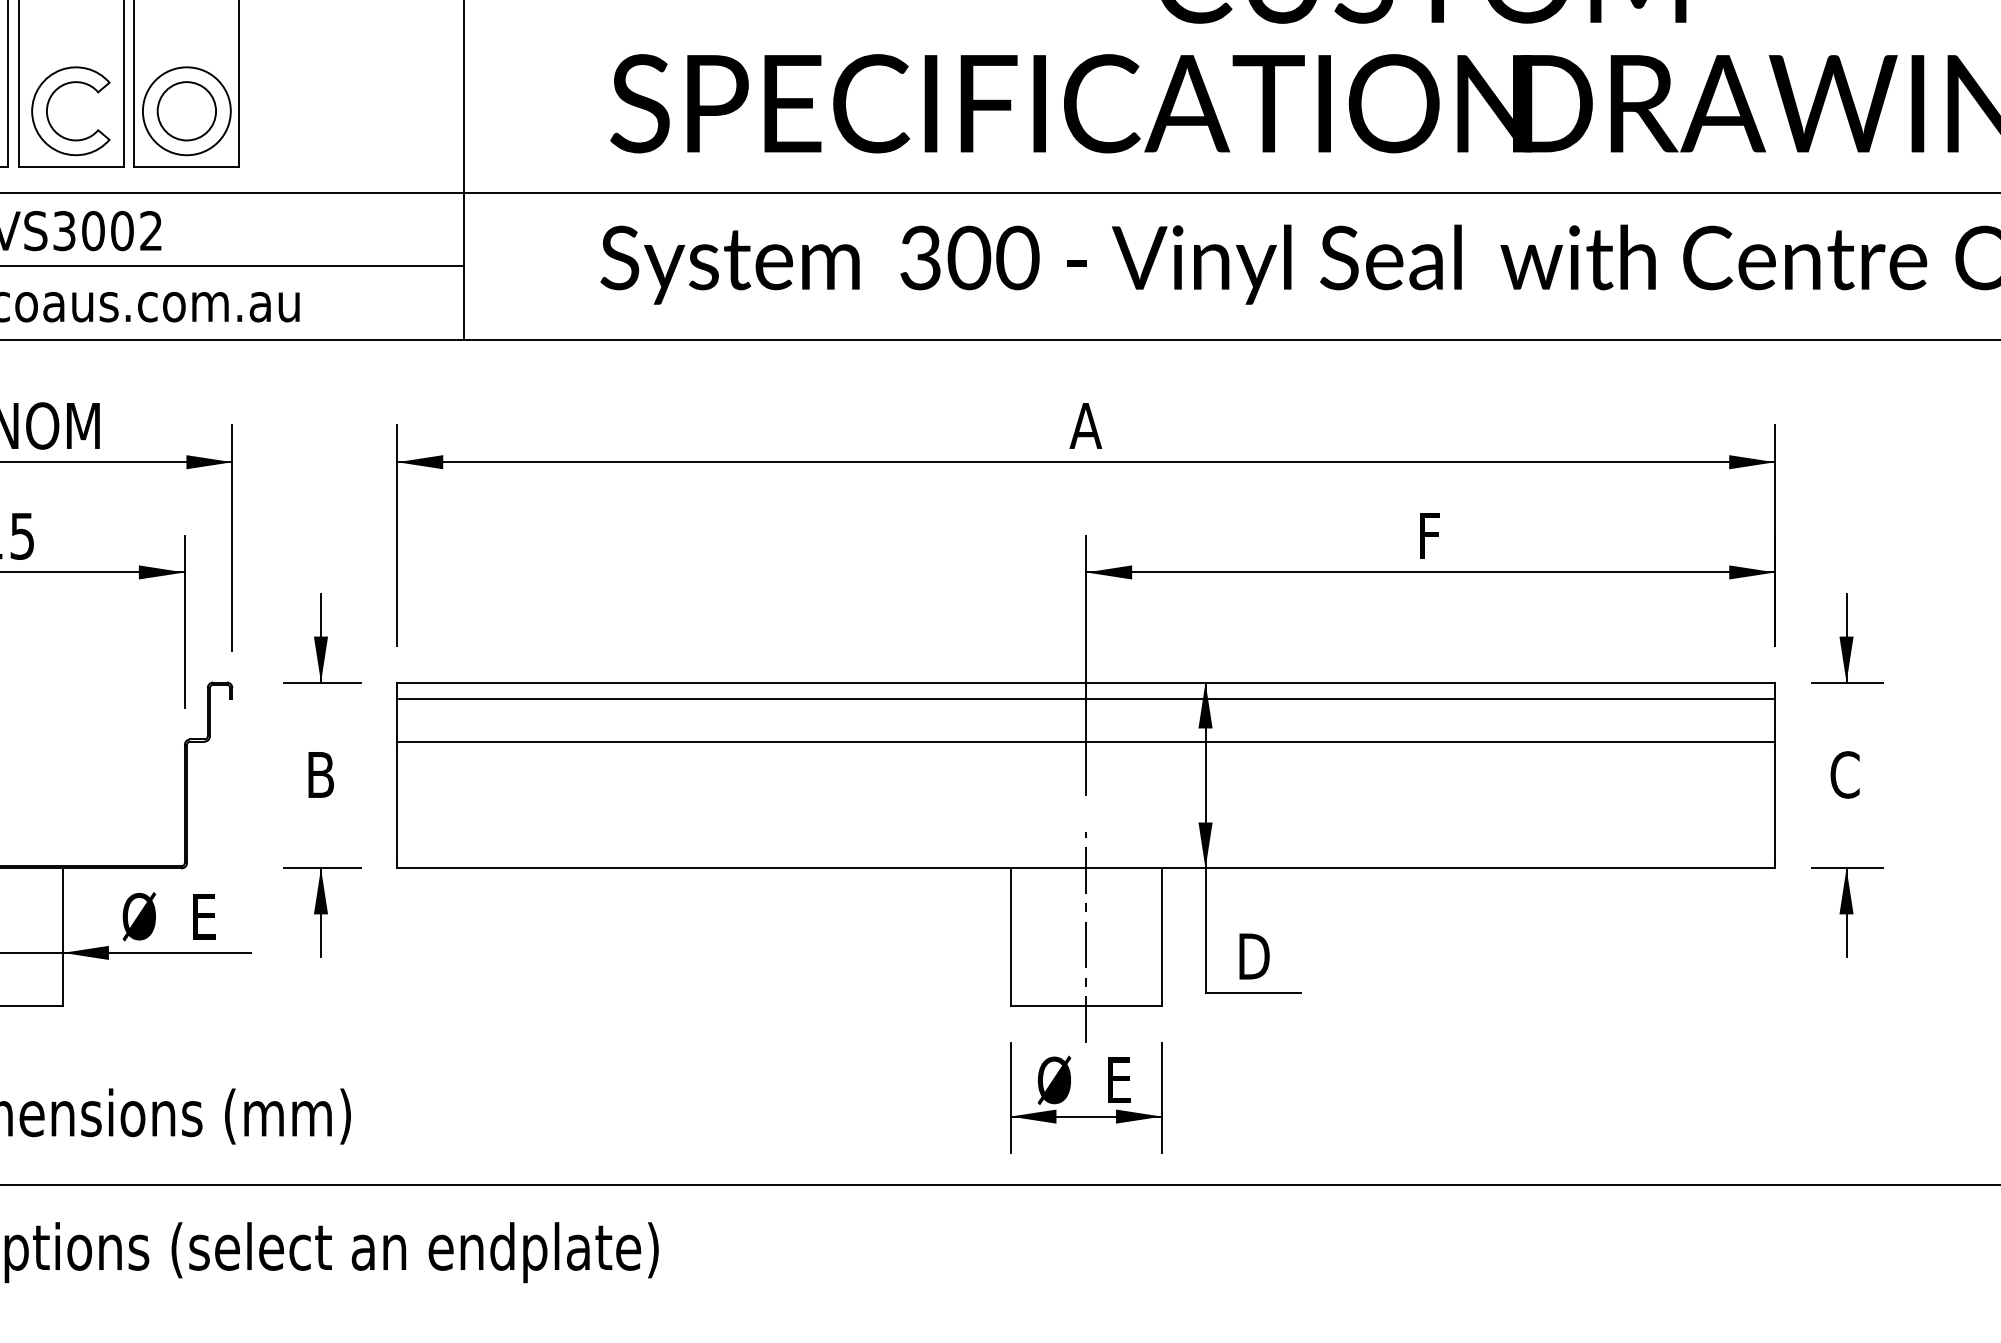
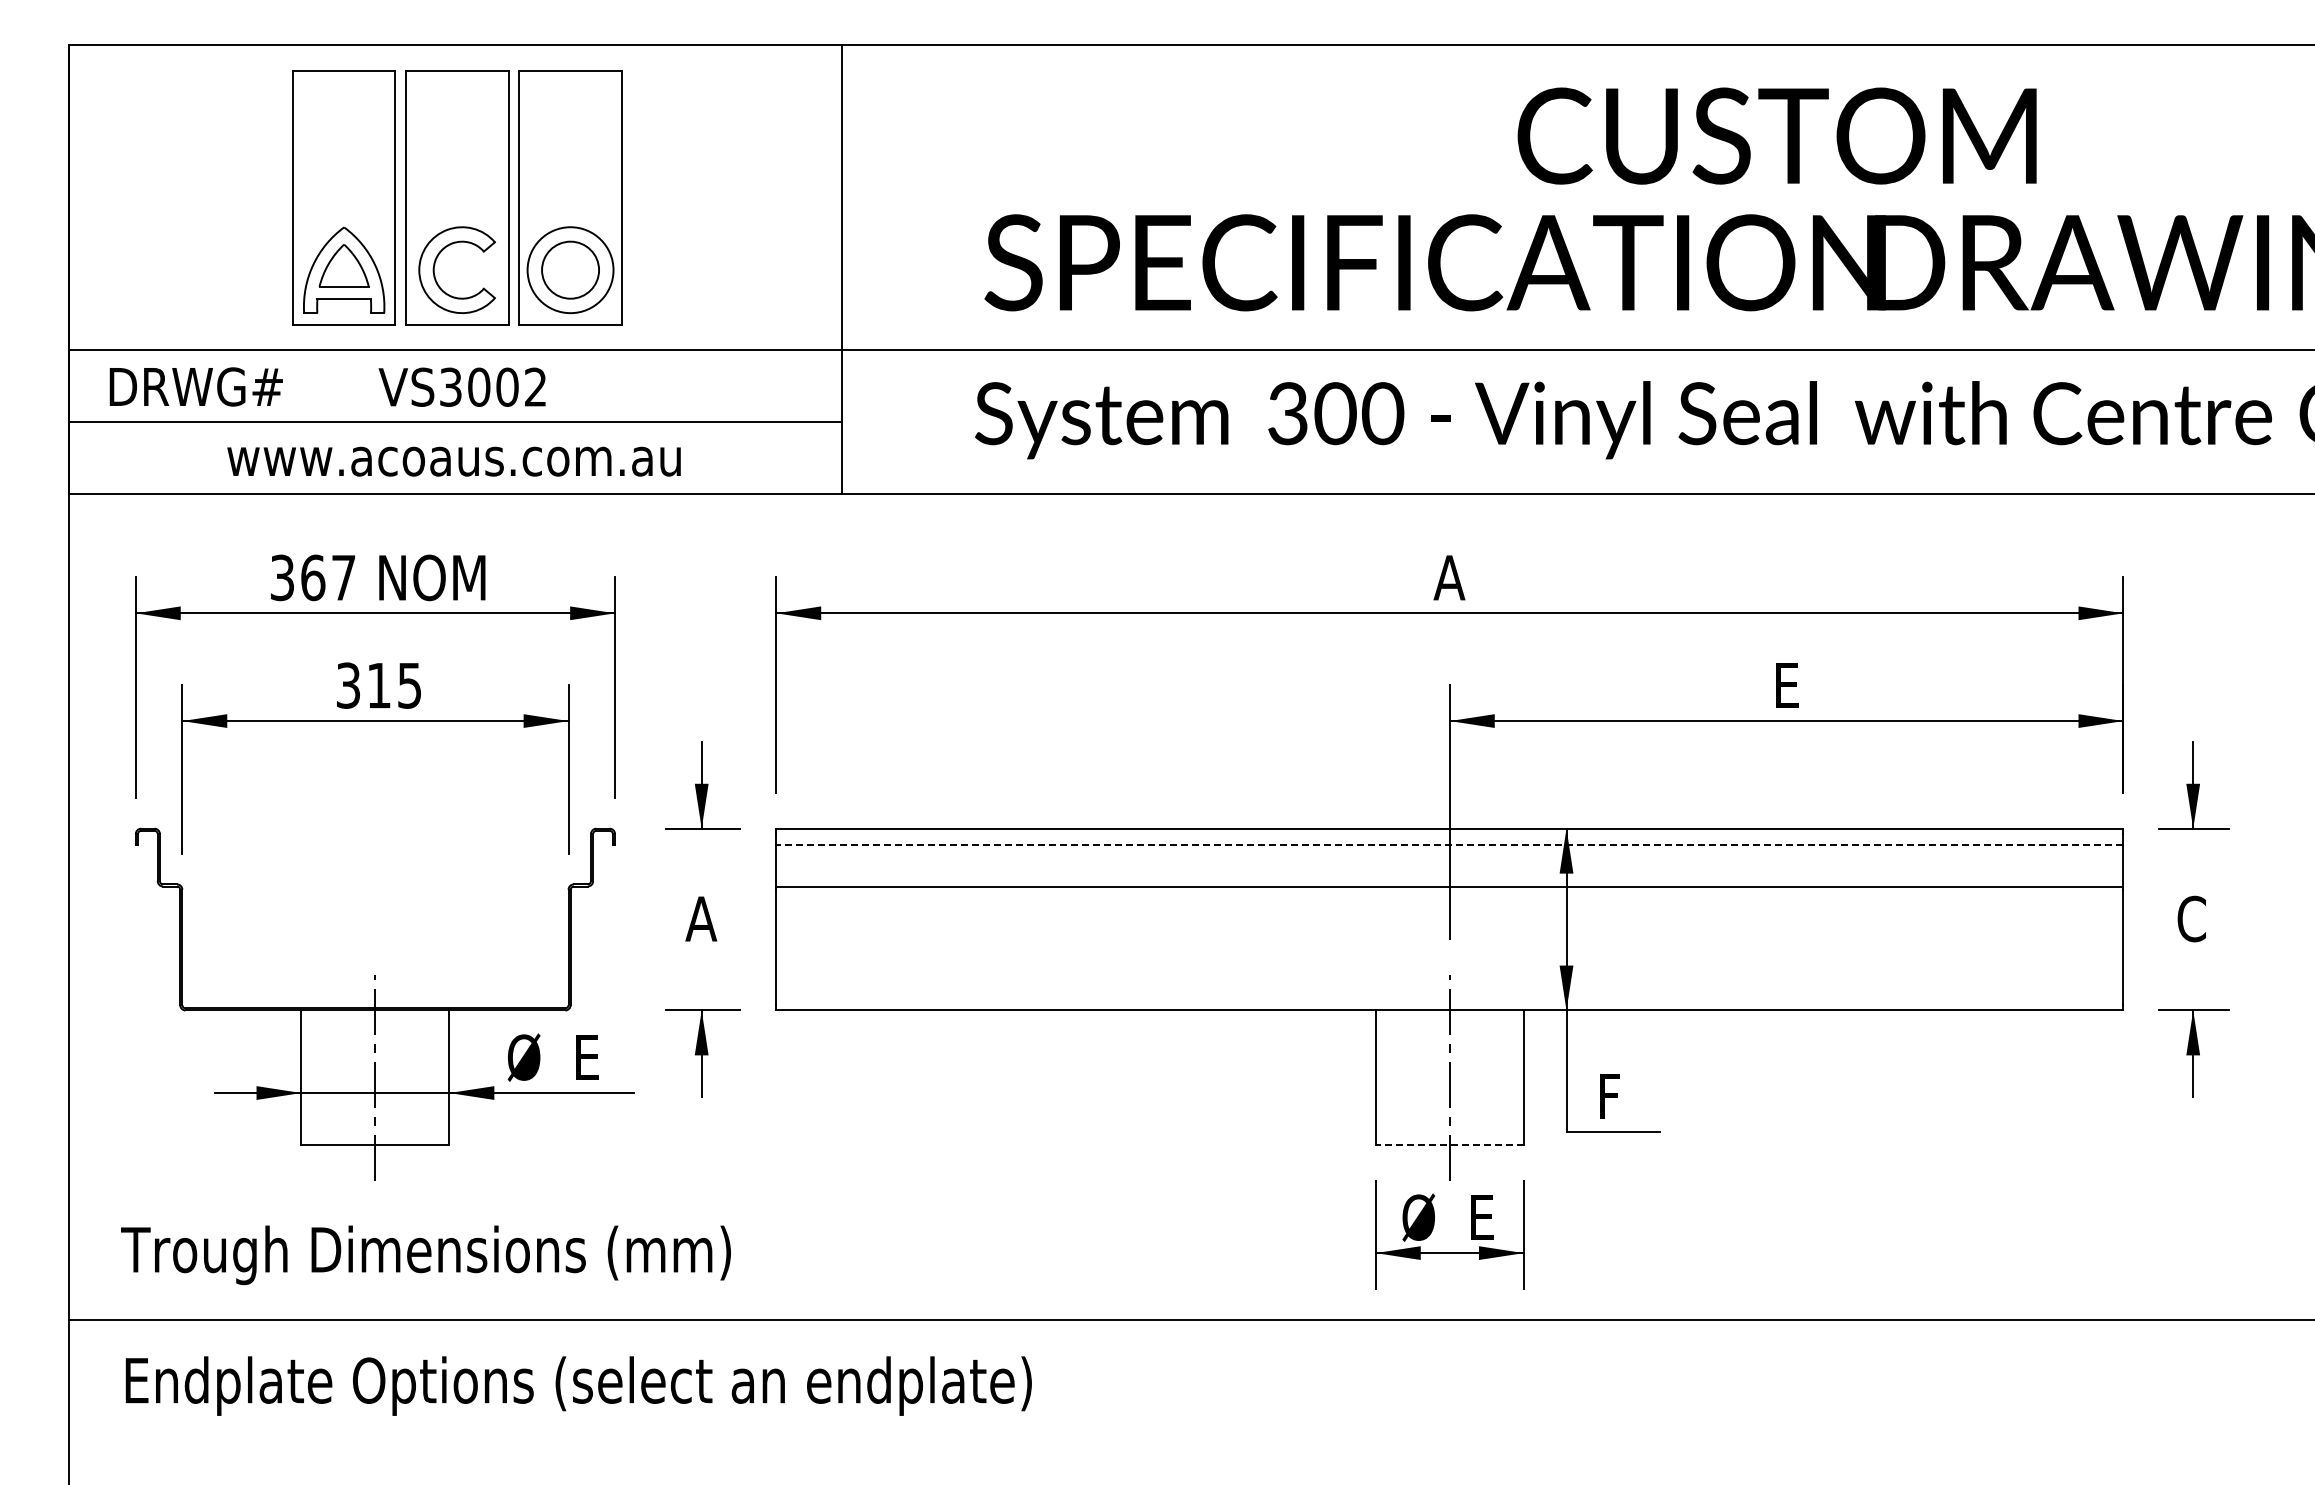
text: (1433, 536) -> (1789, 685), F -> E
line: (1085, 698) -> (1449, 844), solid -> dashed
text: (320, 774) -> (701, 918), B -> A
text: (1254, 956) -> (1614, 1096), D -> F
line: (1085, 1006) -> (1449, 1145), solid -> dashed

